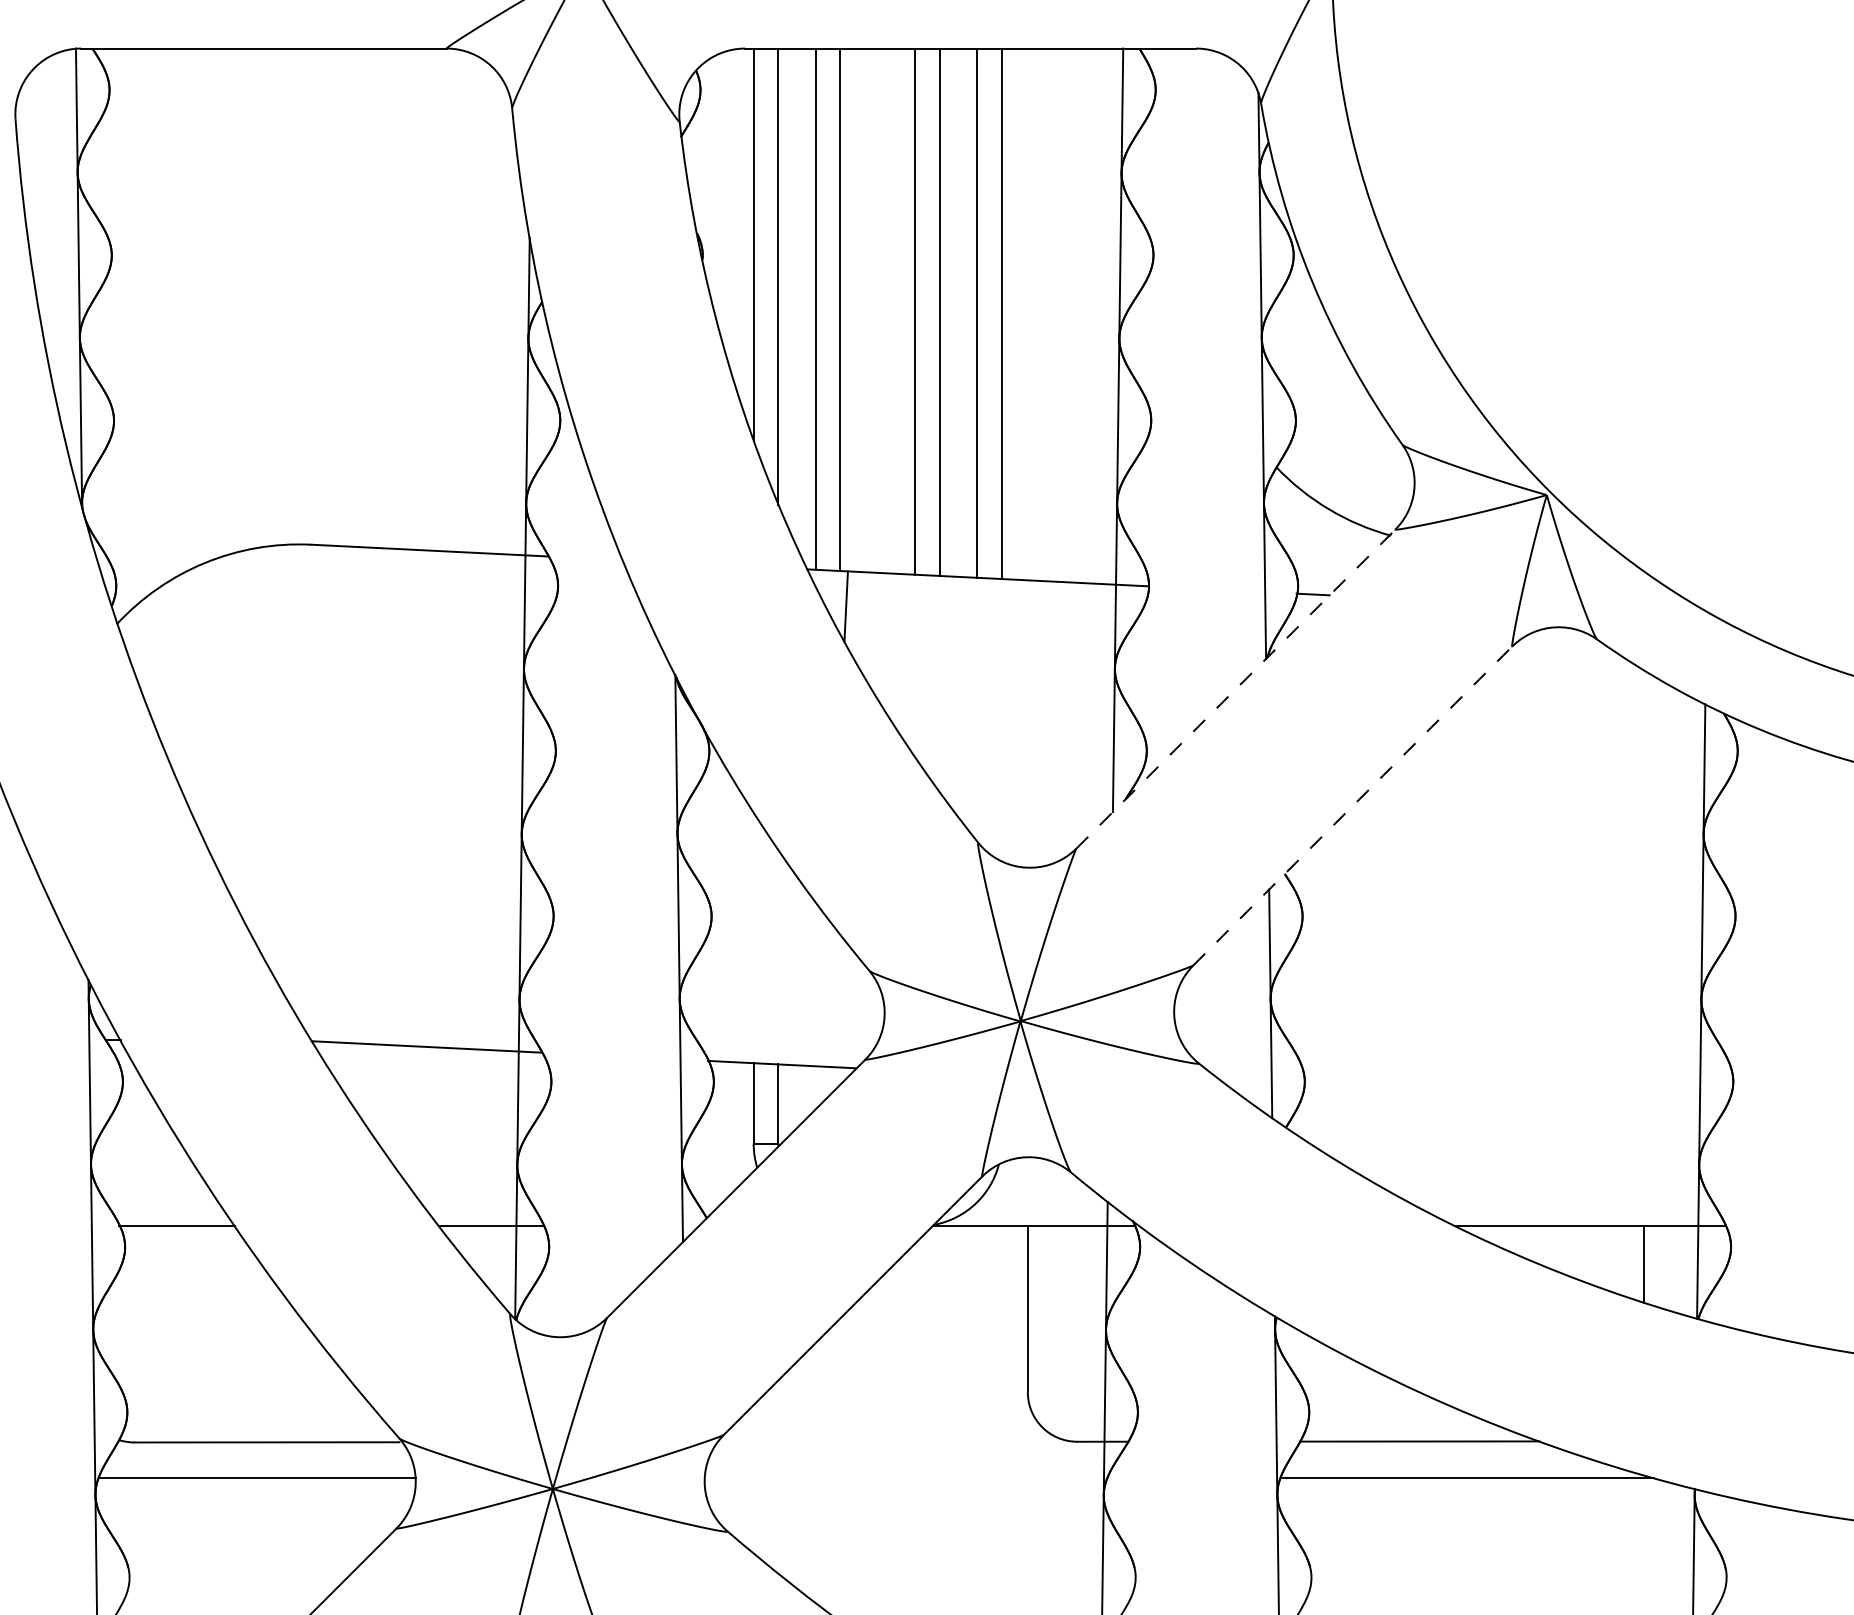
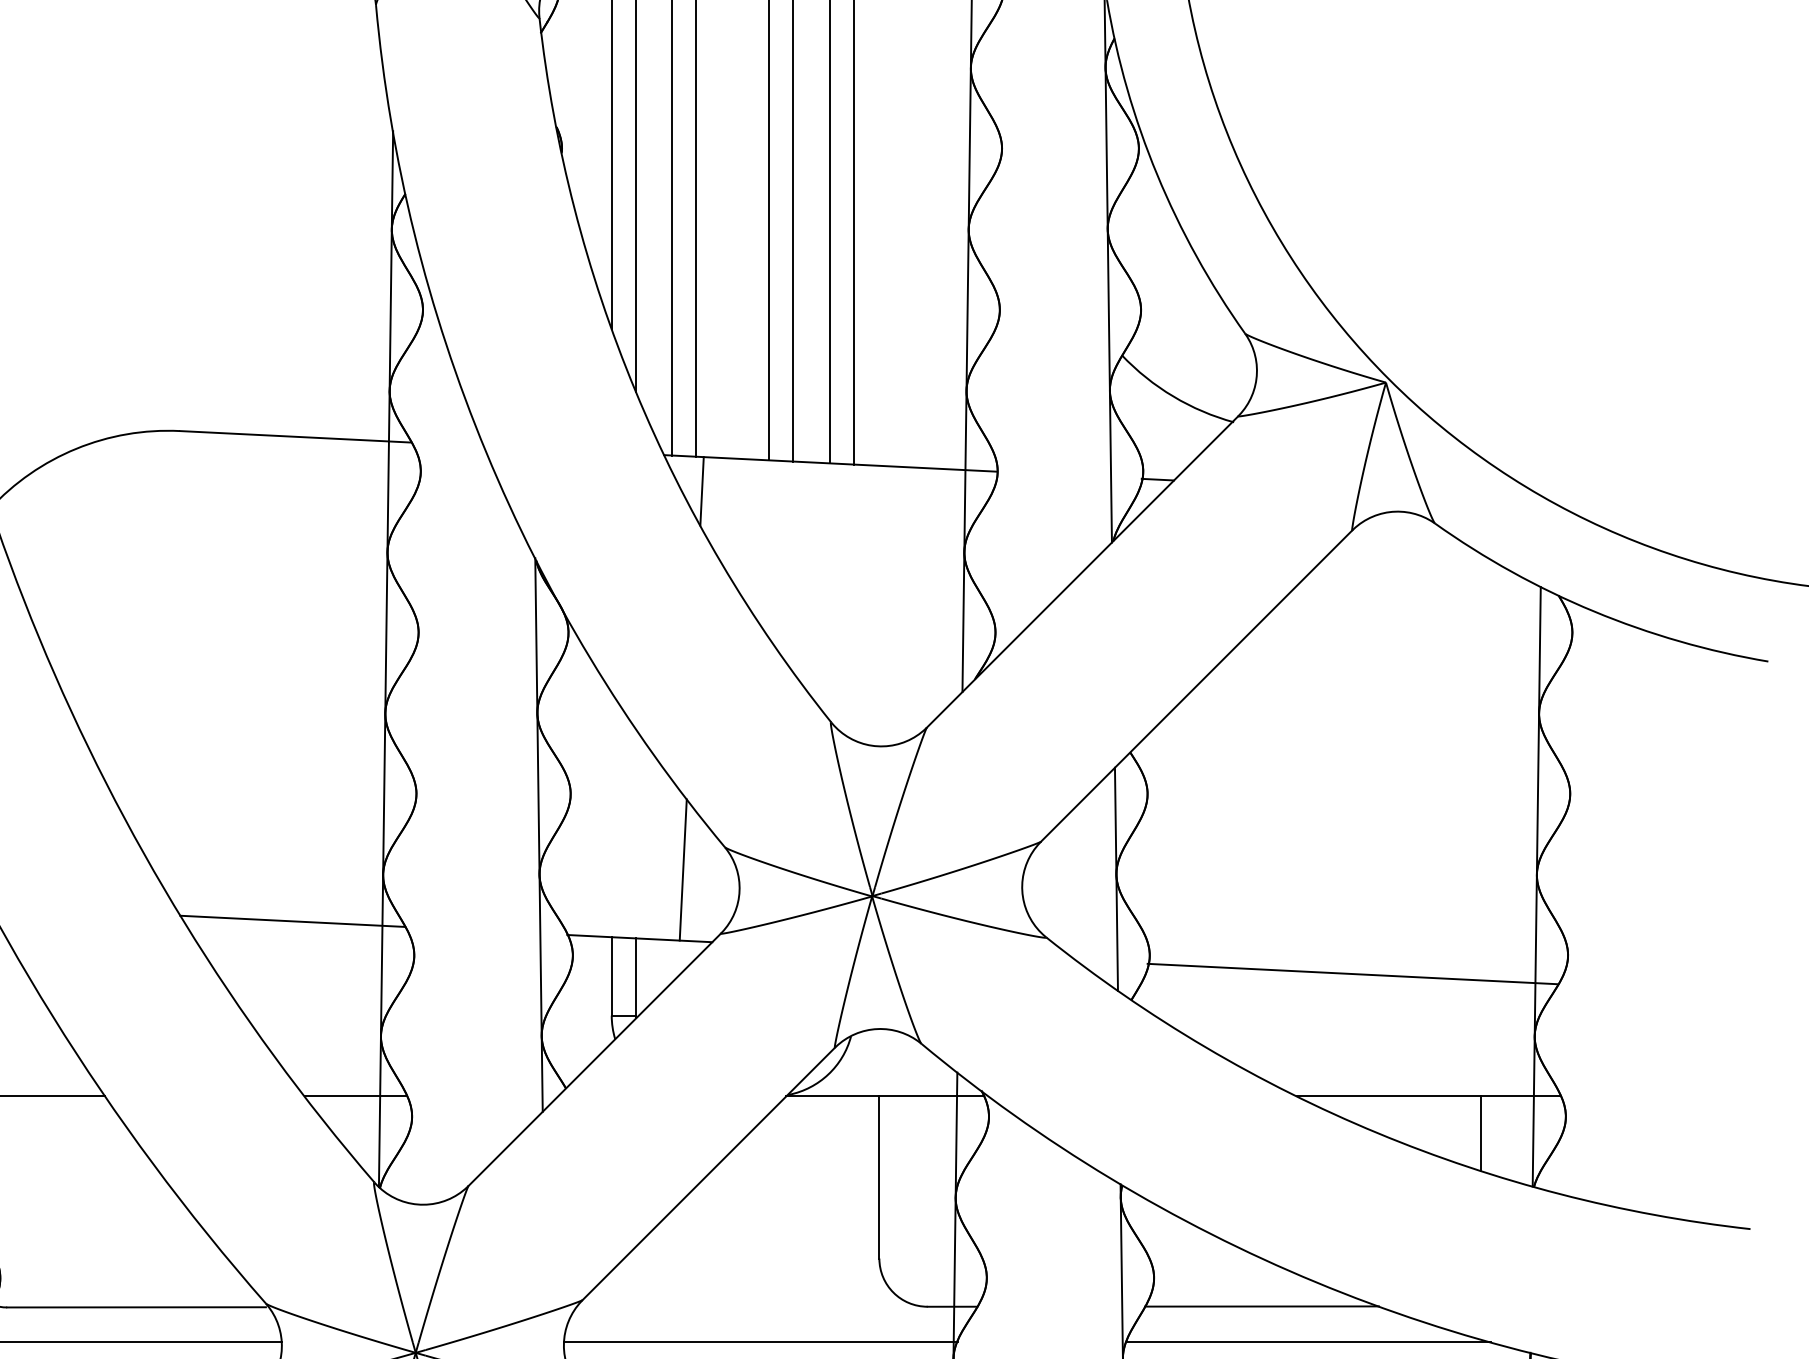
line: (1235, 689) -> (1082, 572), dashed -> solid
line: (1353, 805) -> (1197, 685), dashed -> solid
line: (826, 994) -> (682, 870), added
line: (1512, 1100) -> (1352, 973), added
line: (905, 1478) -> (759, 1342), added

